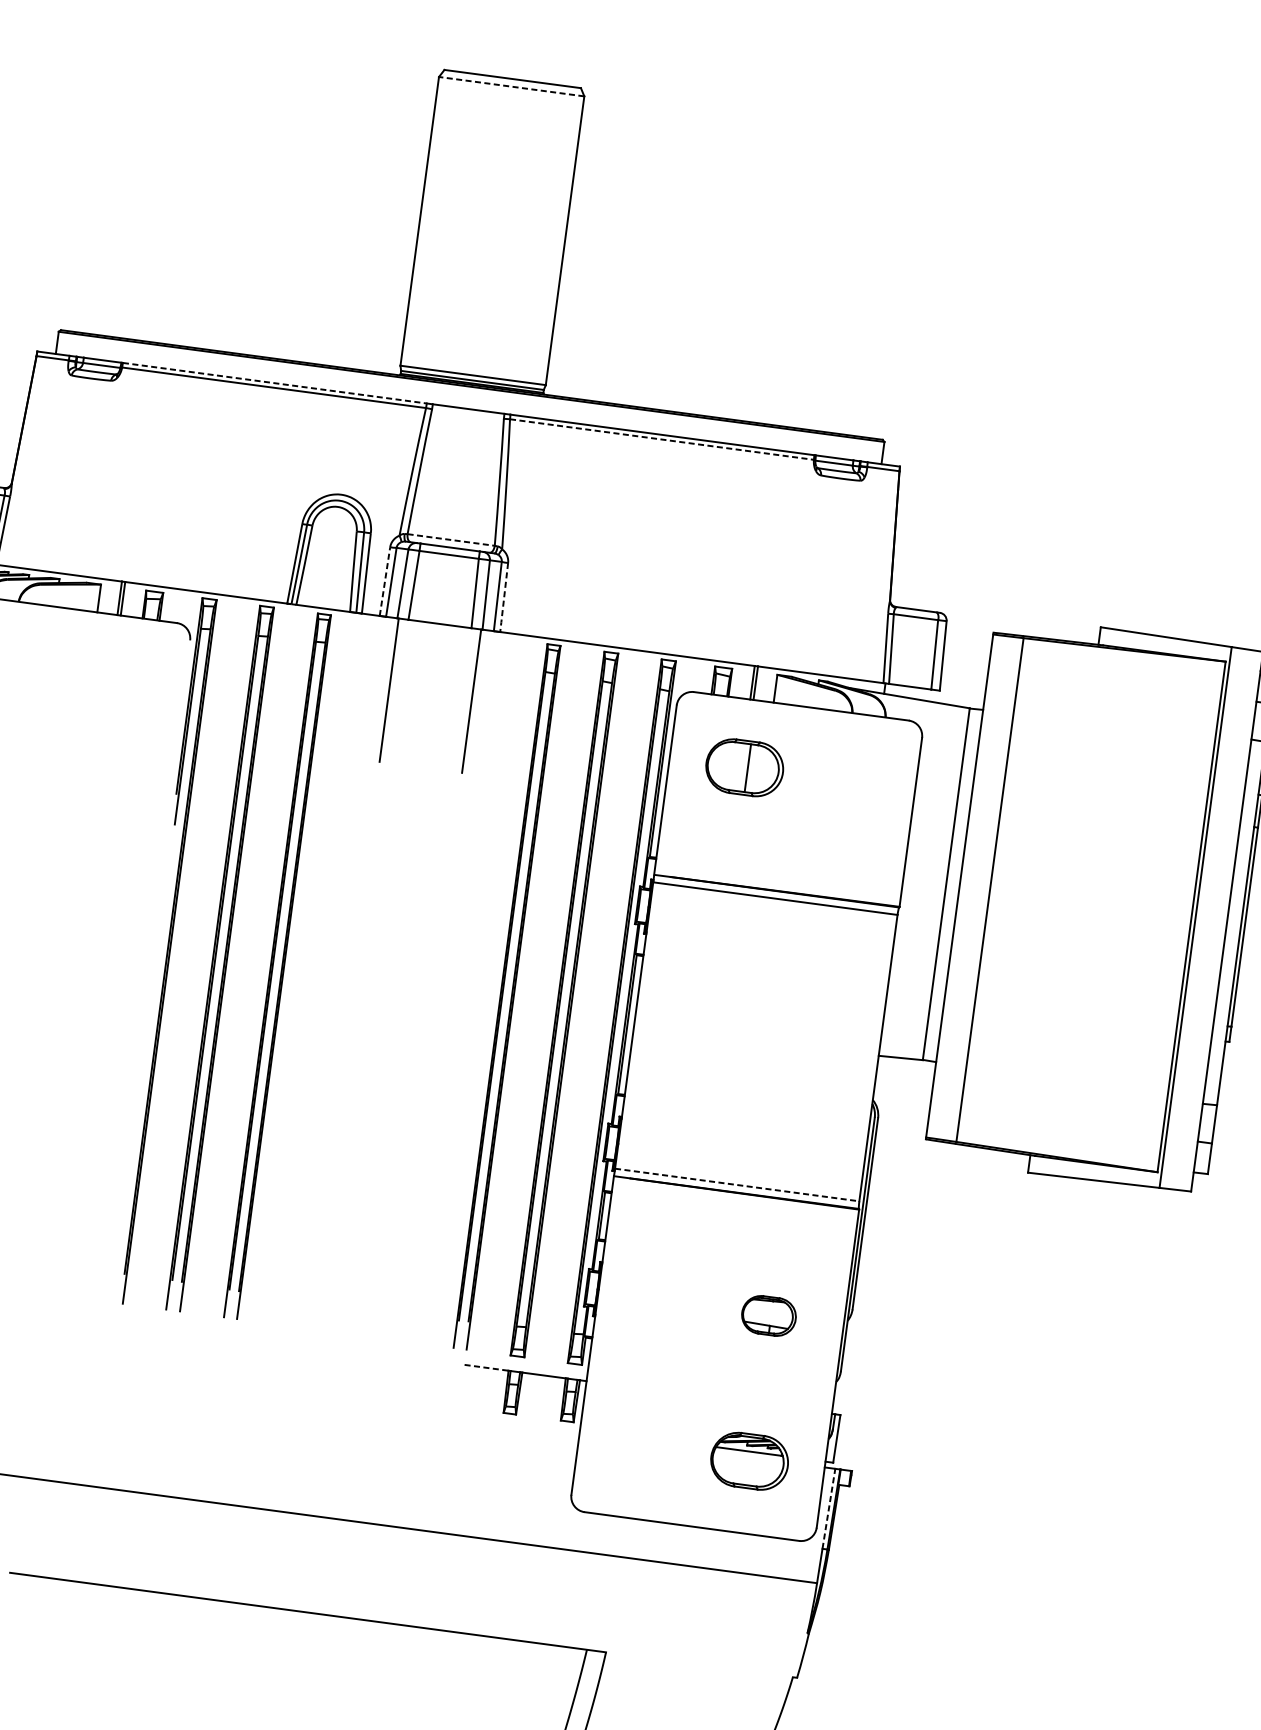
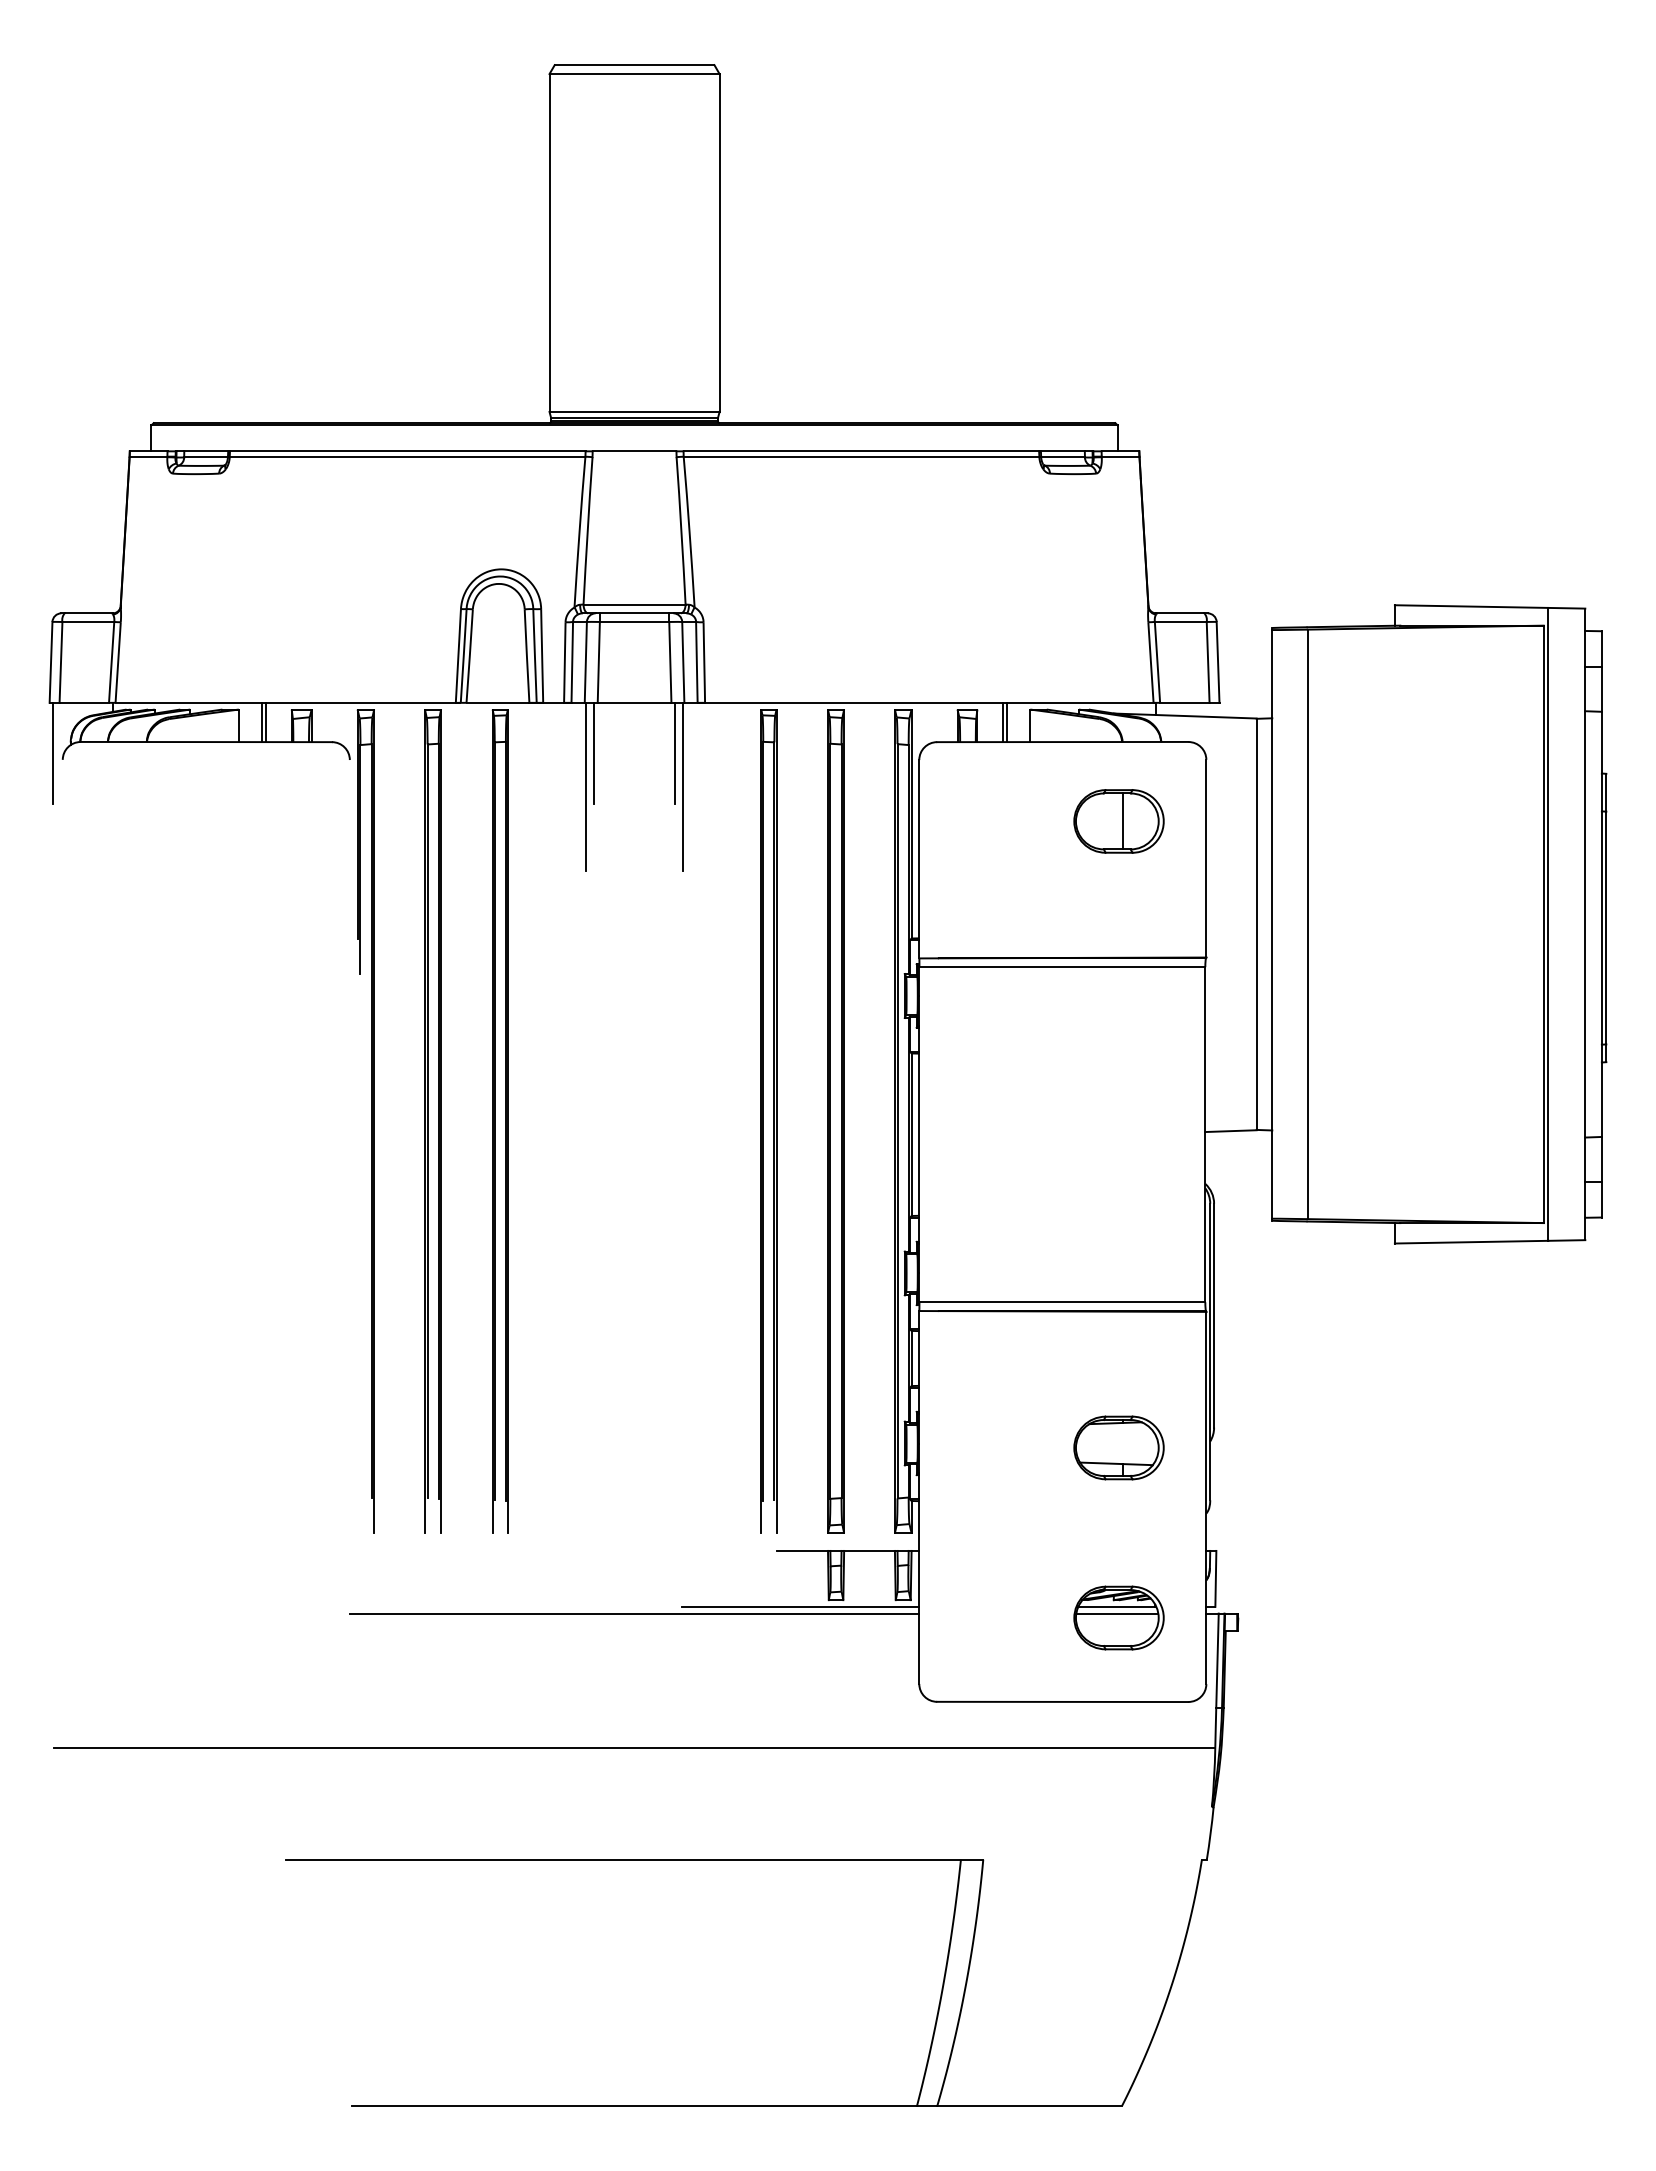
line: (511, 87) -> (634, 74), dashed -> solid
line: (274, 383) -> (407, 451), dashed -> solid
line: (661, 439) -> (861, 456), dashed -> solid
line: (451, 540) -> (635, 604), dashed -> solid
line: (384, 582) -> (564, 663), dashed -> solid
line: (504, 597) -> (704, 662), dashed -> solid
line: (400, 661) -> (594, 752), added
line: (468, 670) -> (674, 752), added
part: (744, 767) -> (1118, 821), moved
line: (737, 1185) -> (1062, 1302), dashed -> solid
part: (768, 1315) -> (1118, 1447), size x1.43
line: (486, 1367) -> (802, 1550), dashed -> solid
line: (336, 1402) -> (634, 1613), added
line: (478, 1415) -> (800, 1606), added
line: (748, 1457) -> (1117, 1613), added
line: (828, 1508) -> (1217, 1660), dashed -> solid

